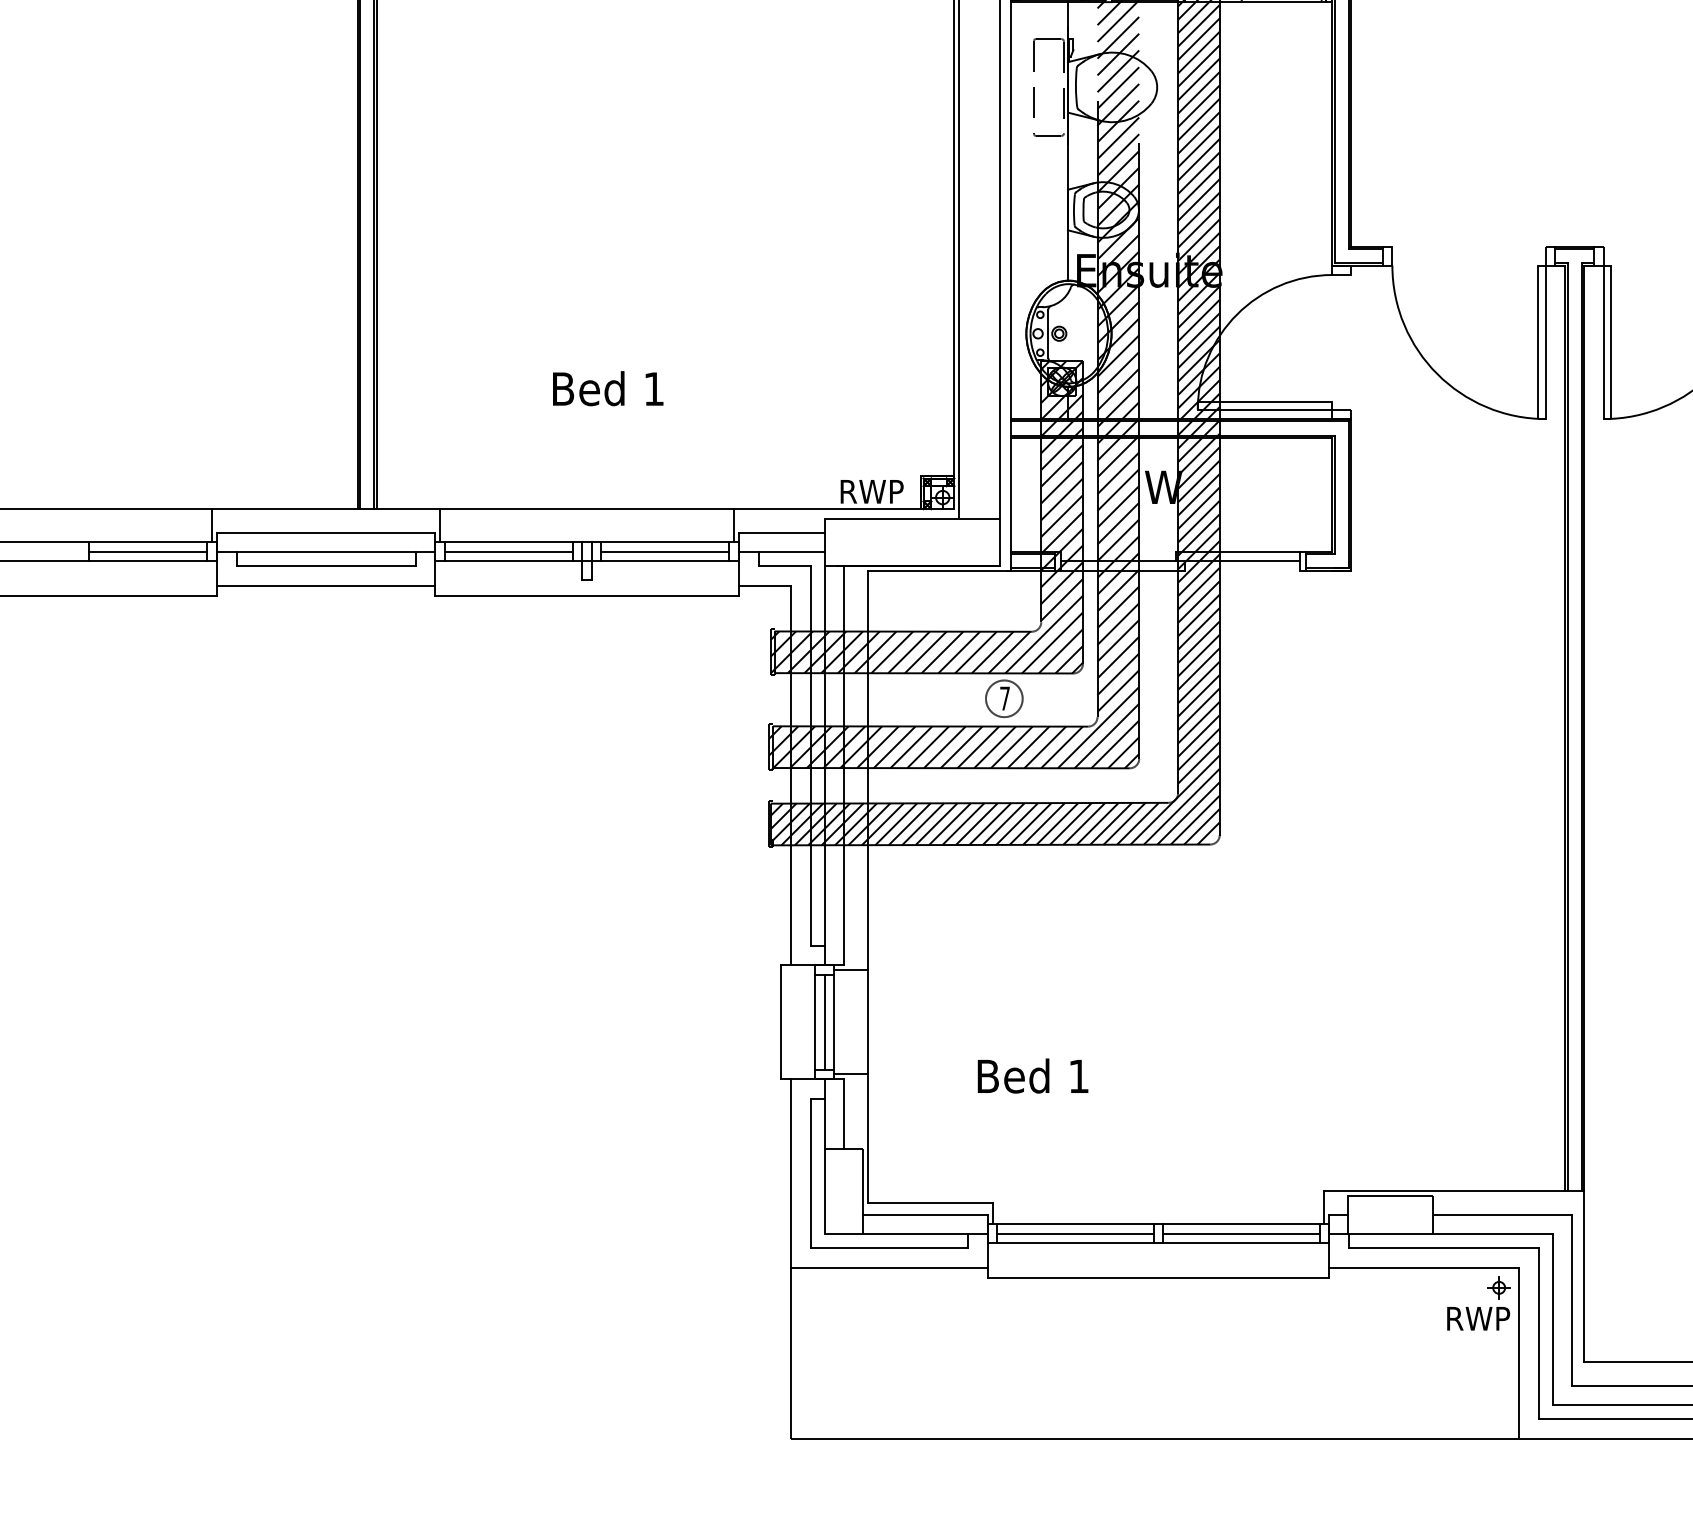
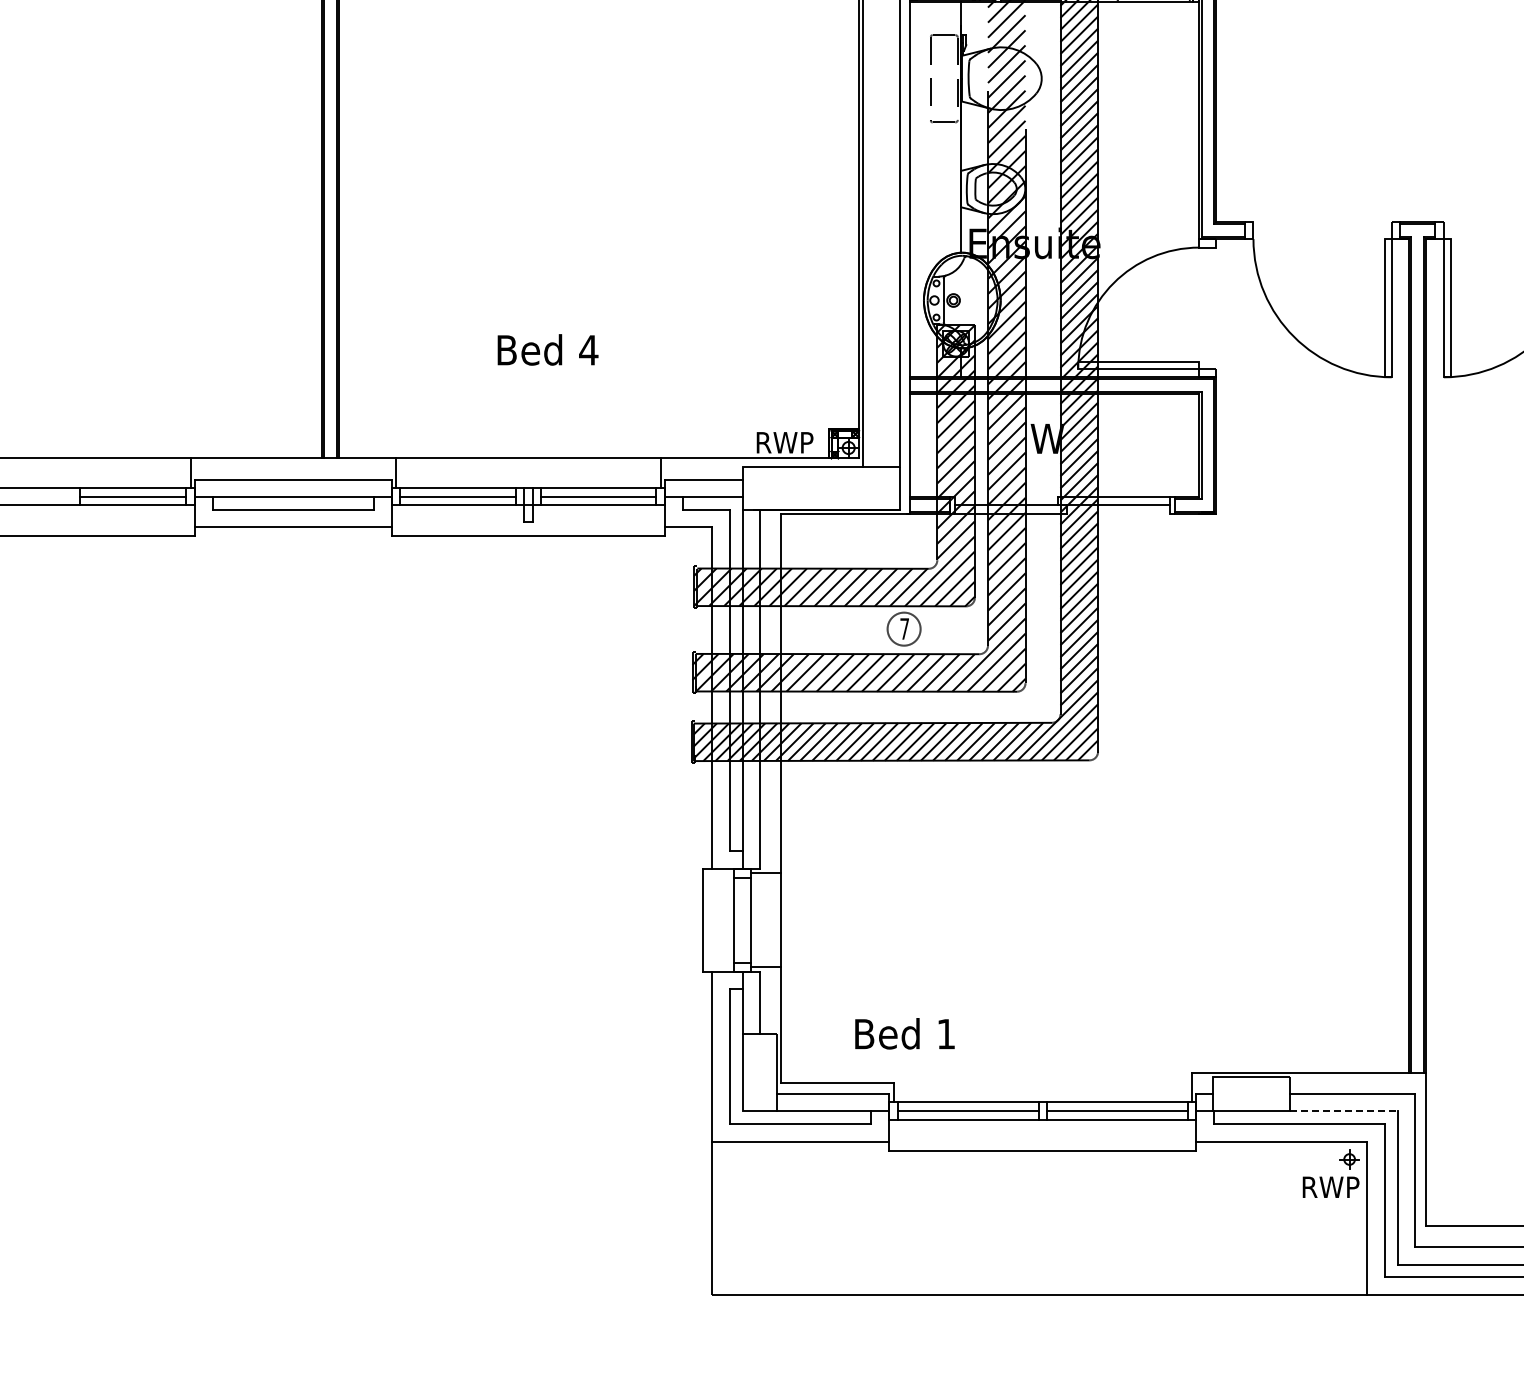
text: (653, 389) -> (588, 350), 1 -> 4
line: (824, 1022) -> (742, 920), removed
text: (1032, 1075) -> (904, 1033), moved
line: (1493, 1233) -> (1344, 1110), solid -> dashed

